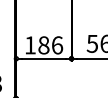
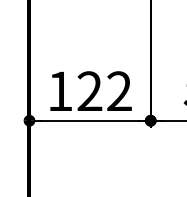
text: (50, 45) -> (104, 91), 186 -> 122

